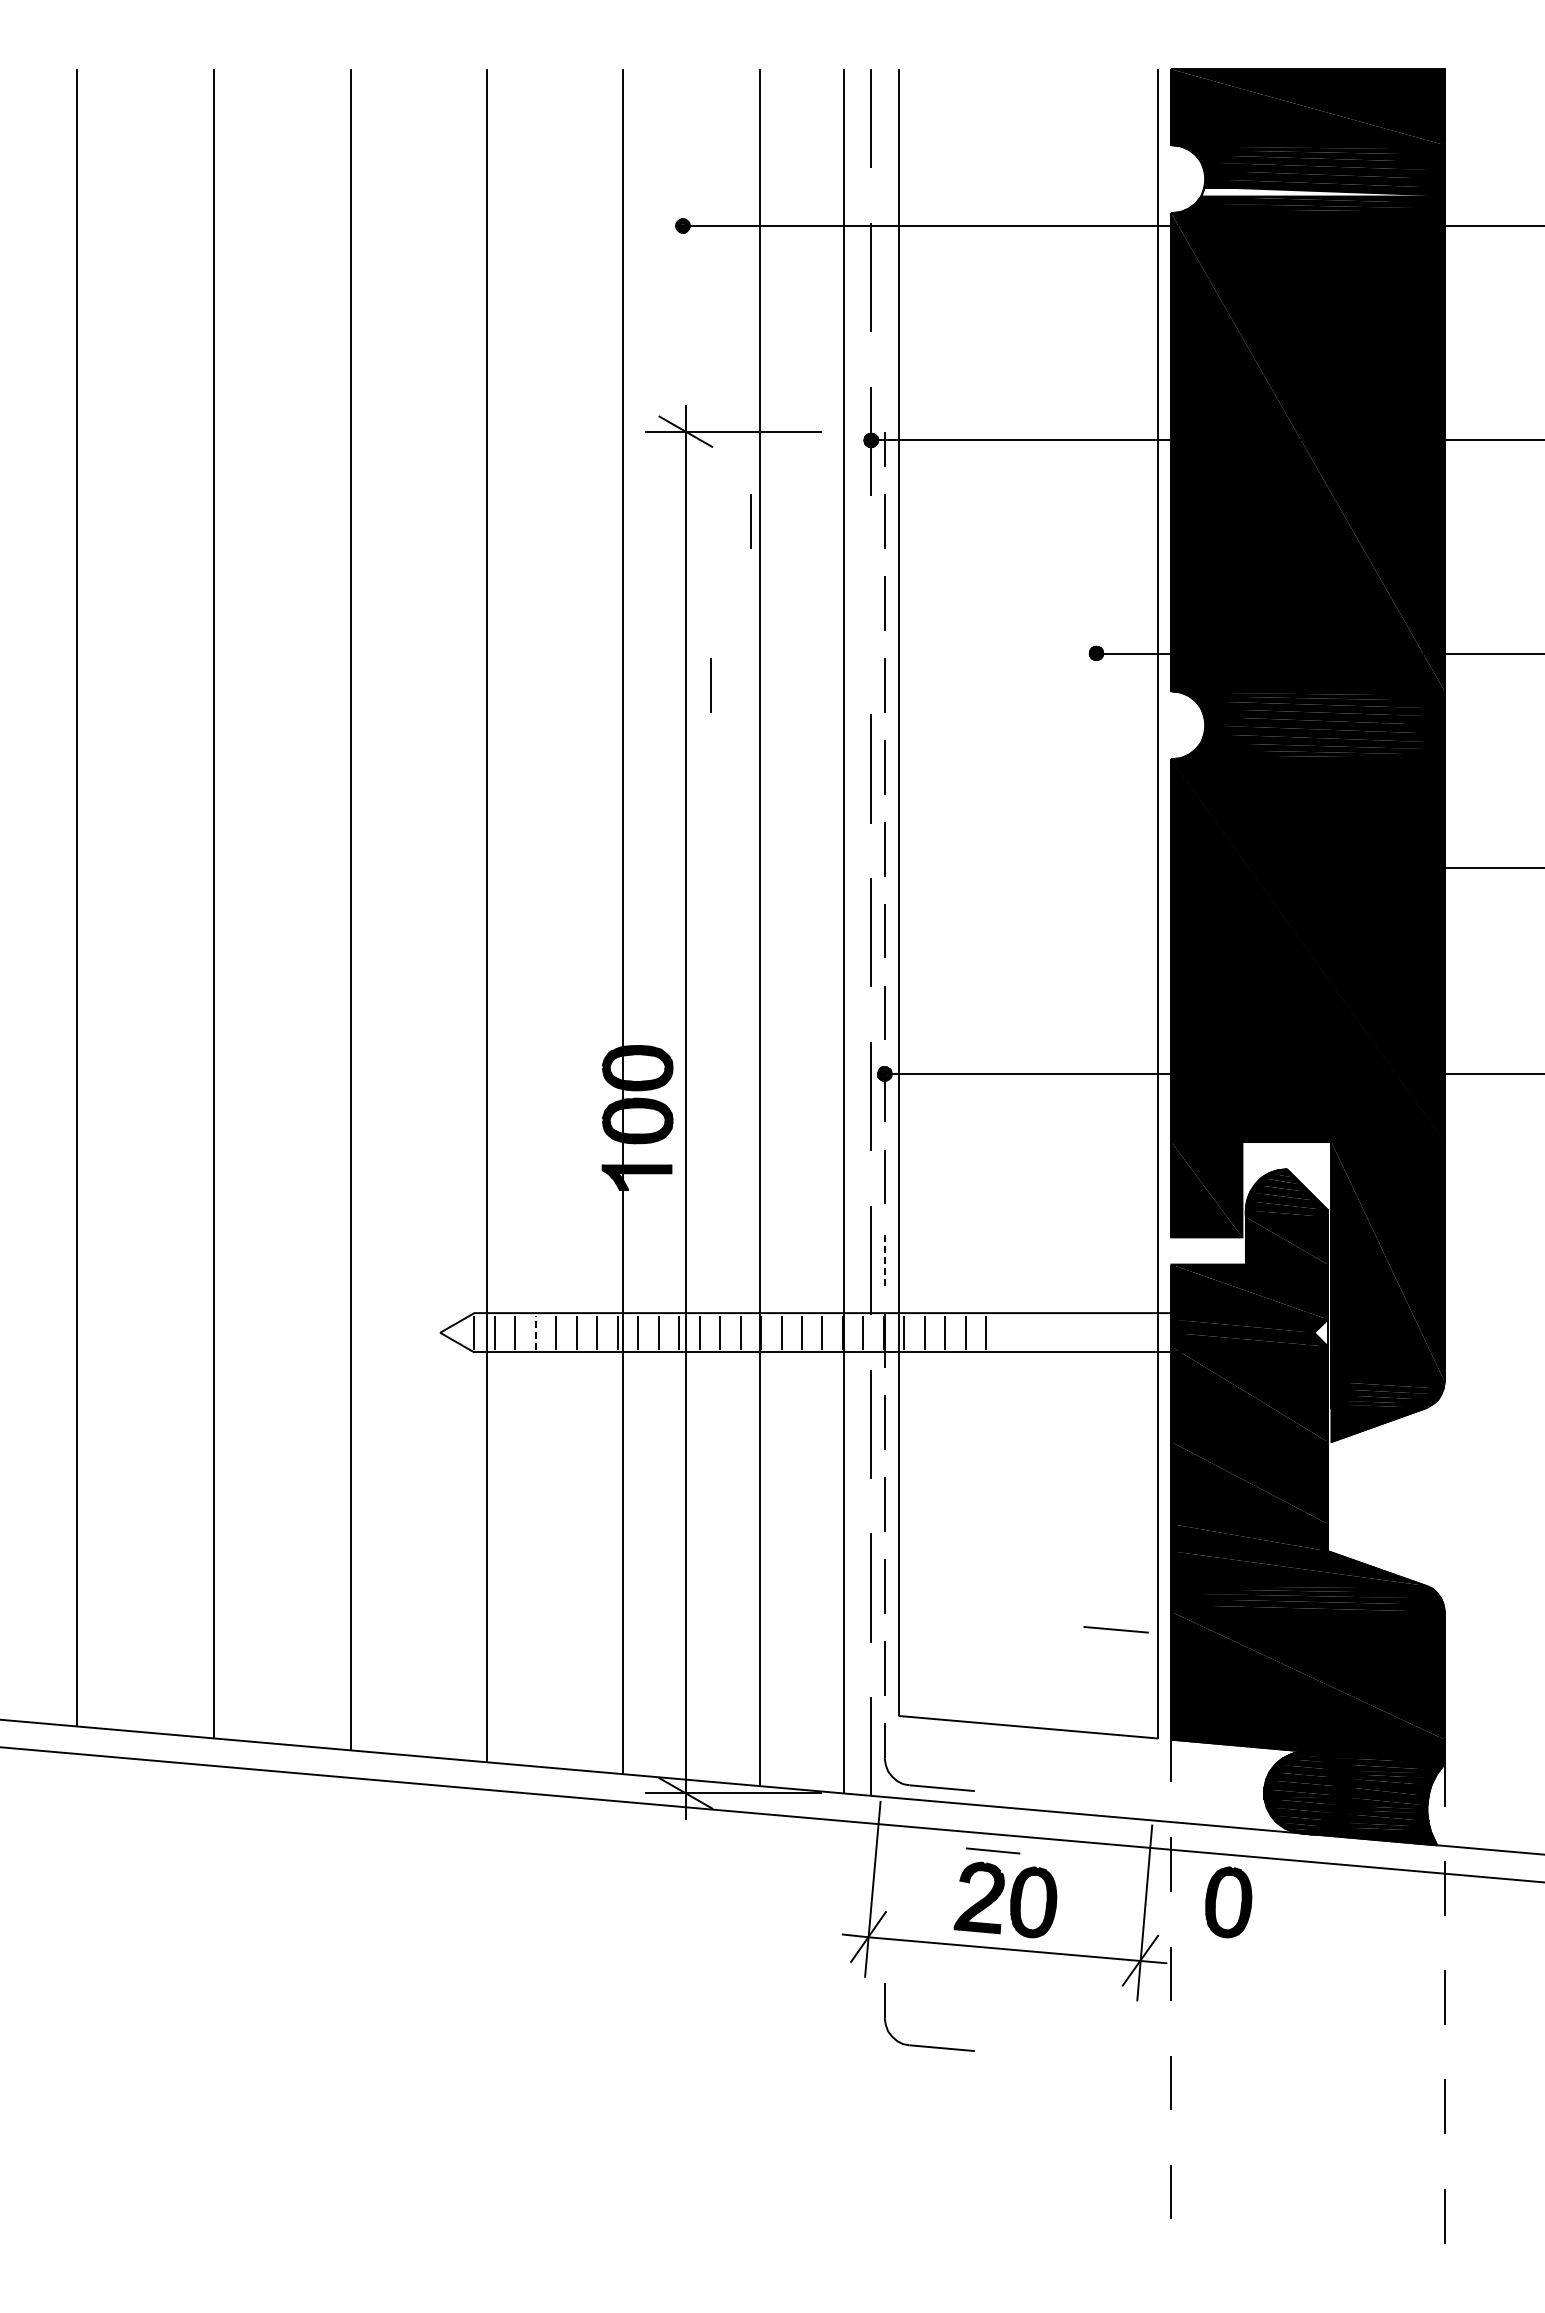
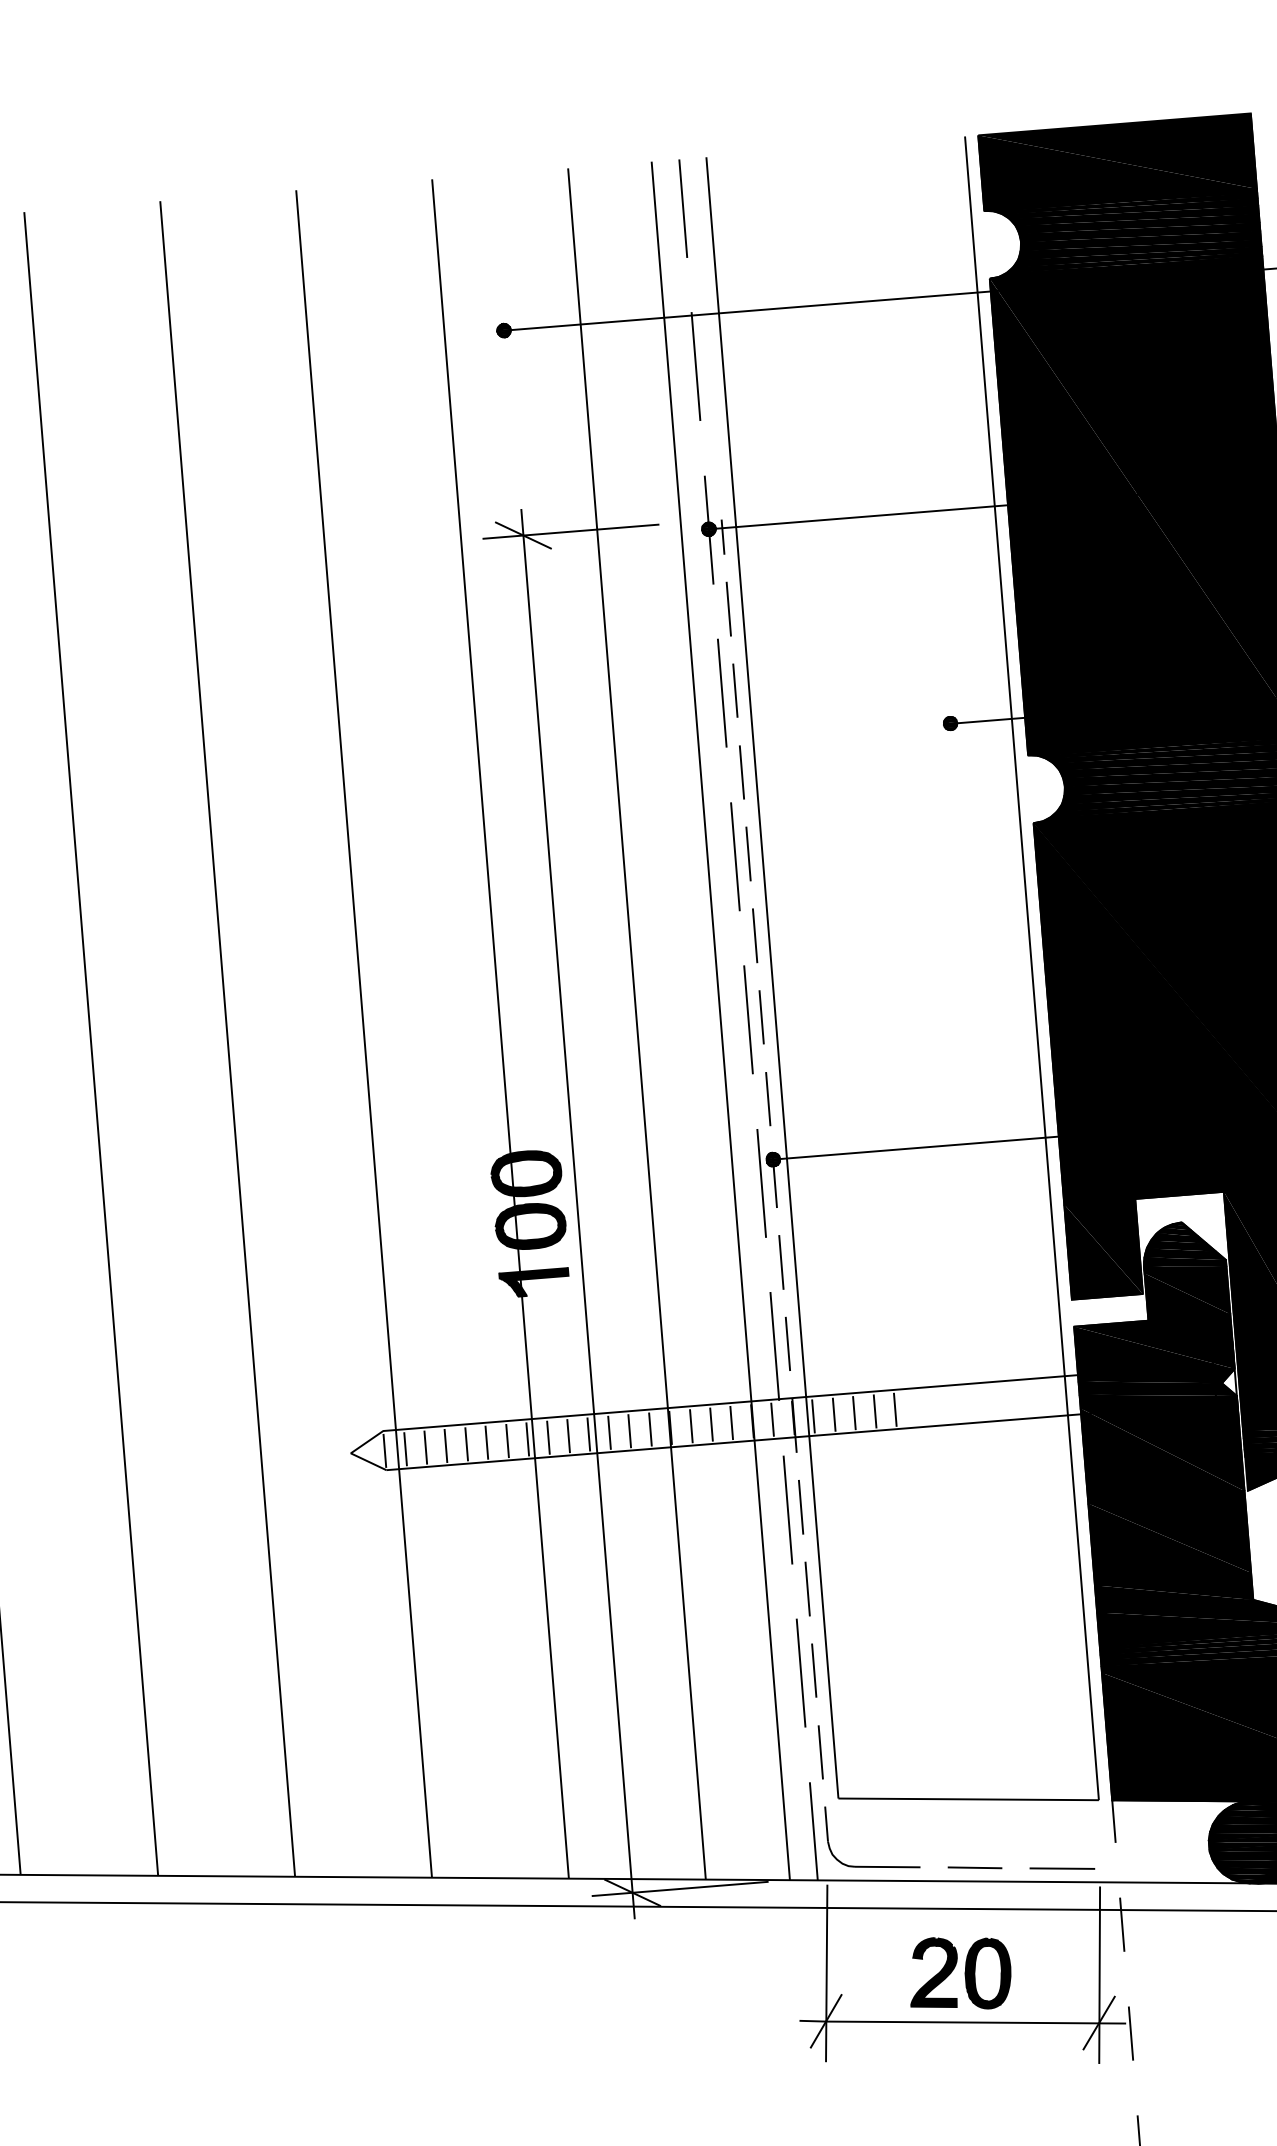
fill: (1322, 191) -> (1138, 244), added
line: (750, 521) -> (595, 619), removed
line: (870, 604) -> (721, 692), added
line: (710, 685) -> (568, 786), removed
line: (884, 1258) -> (787, 1343), dashed -> solid
line: (535, 1332) -> (445, 1445), dashed -> solid
line: (1115, 1629) -> (1061, 1868), moved
line: (993, 1850) -> (975, 1867), moved
part: (1228, 1902) -> (1182, 1958), removed
part: (926, 2045) -> (892, 2124), removed

